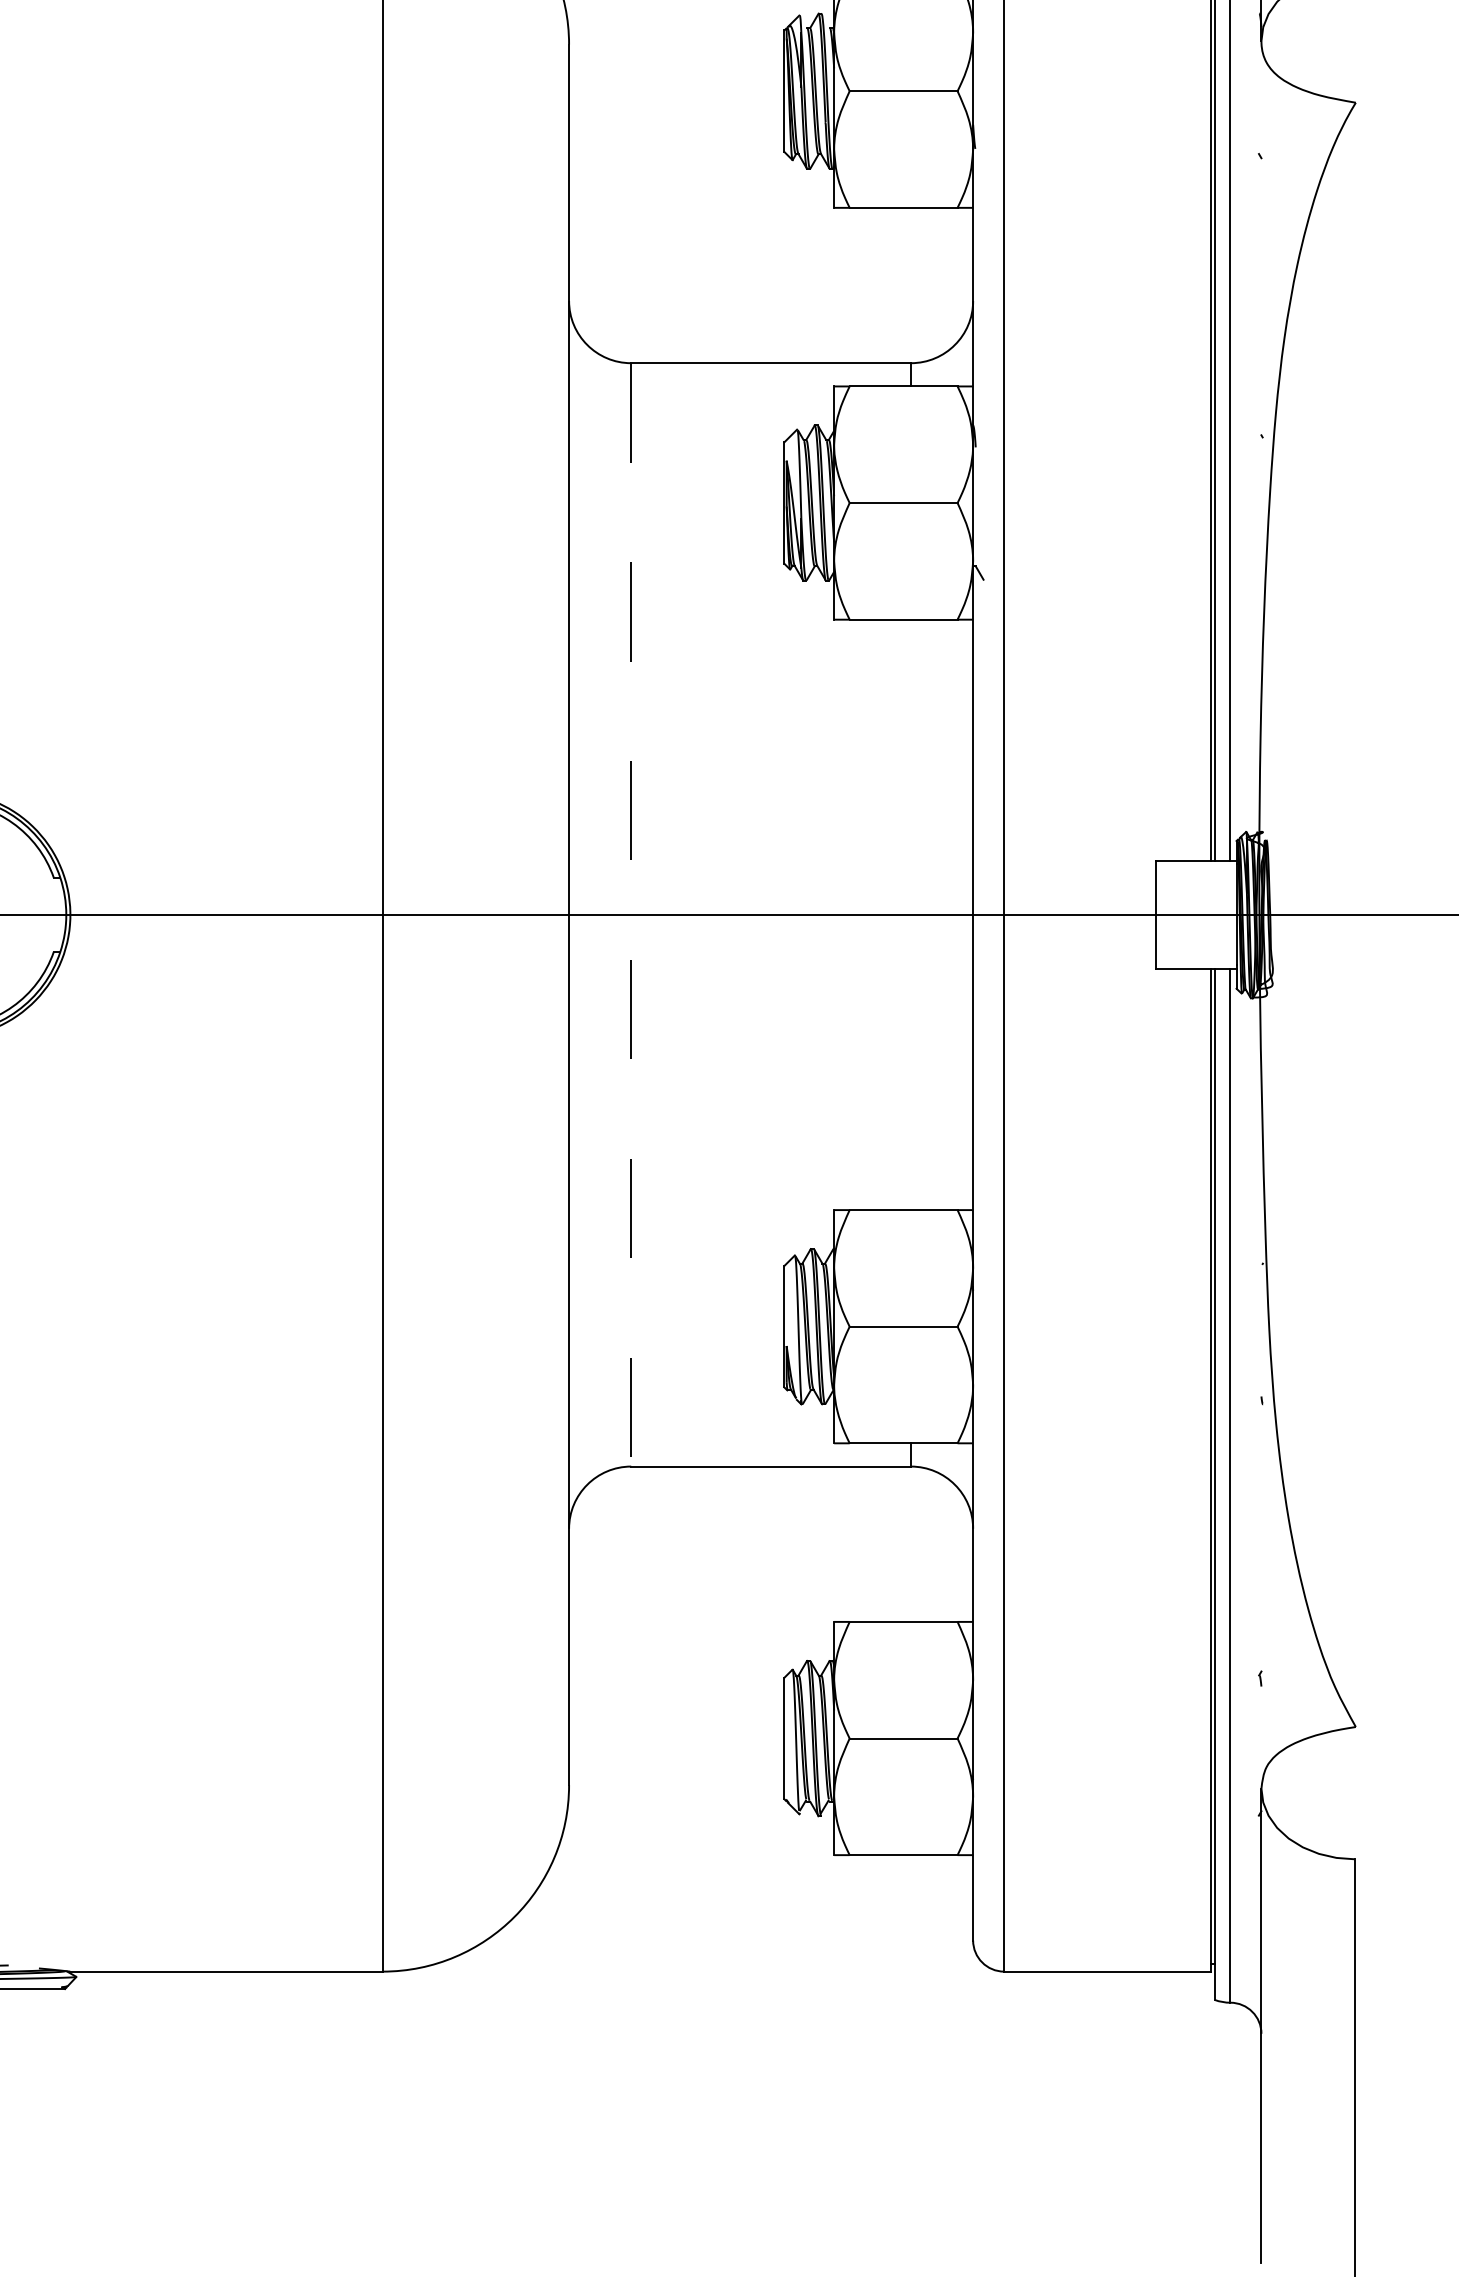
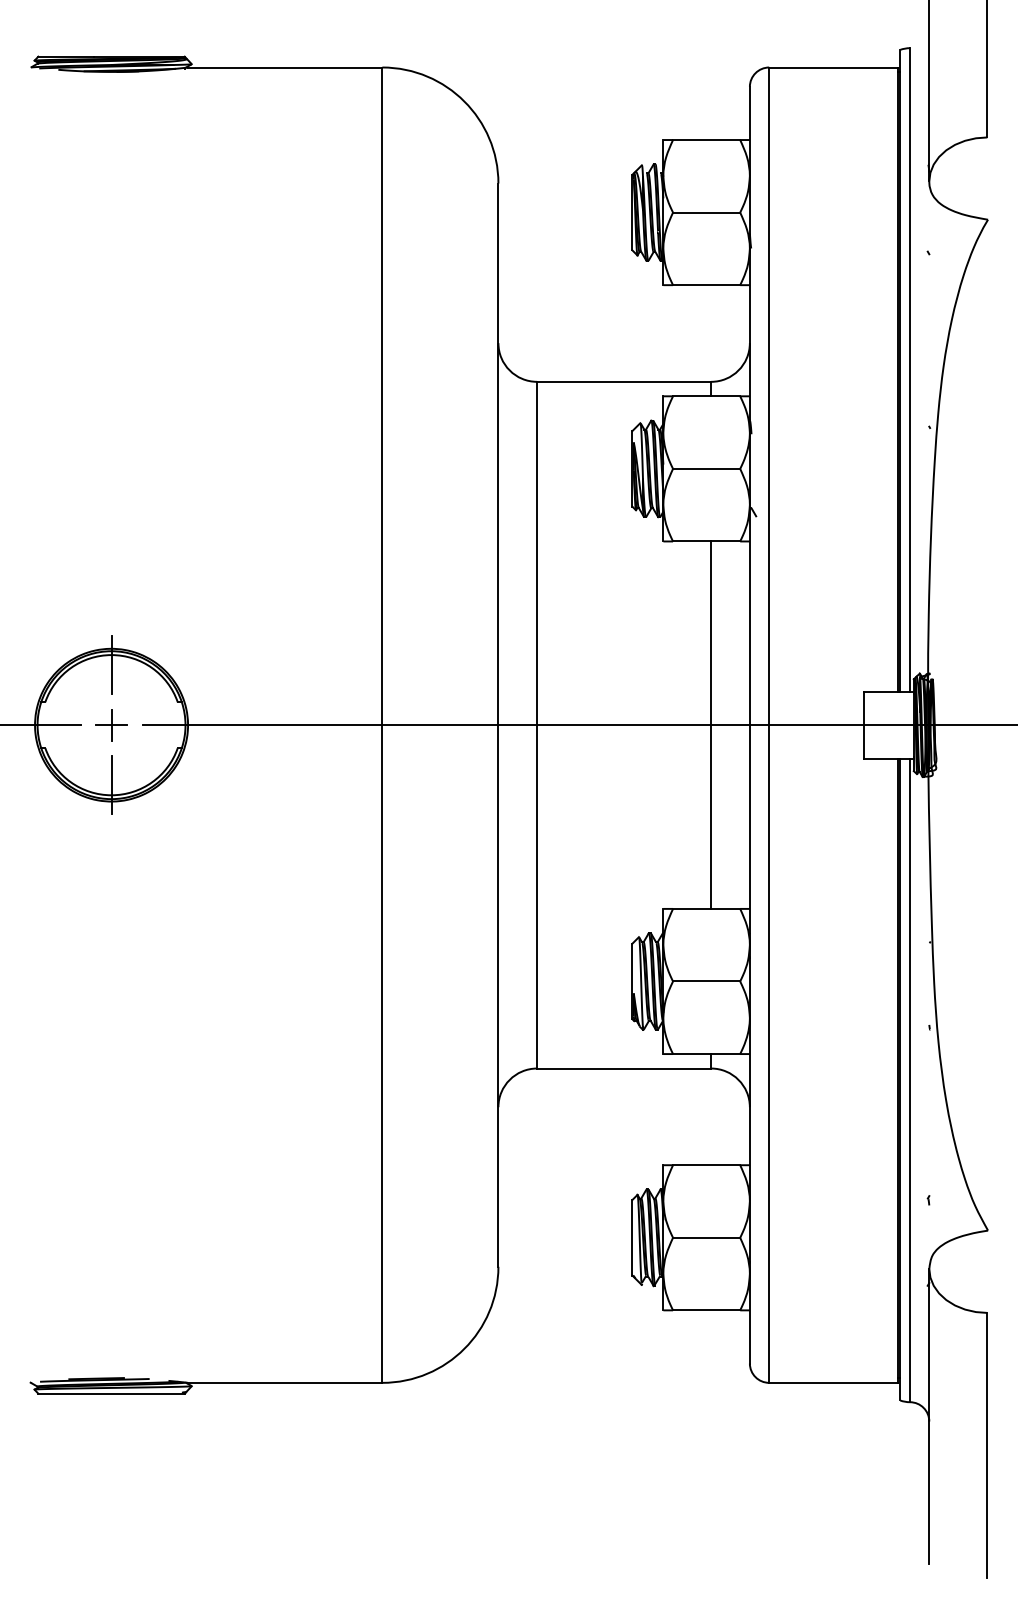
line: (911, 913) -> (711, 724), added
line: (631, 915) -> (537, 725), dashed -> solid

